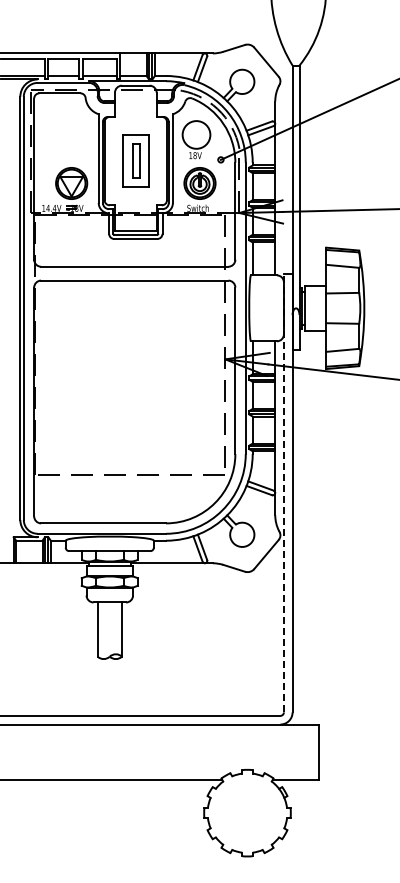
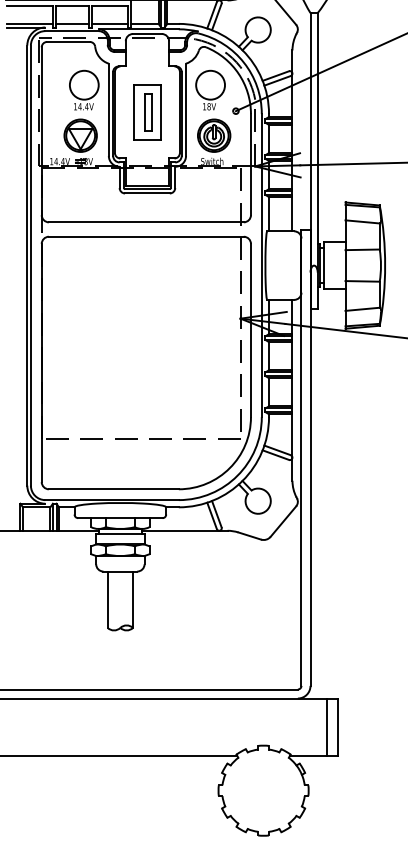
part: (74, 139) -> (83, 89), added
line: (283, 492) -> (301, 457), dashed -> solid
line: (308, 752) -> (327, 727), added

